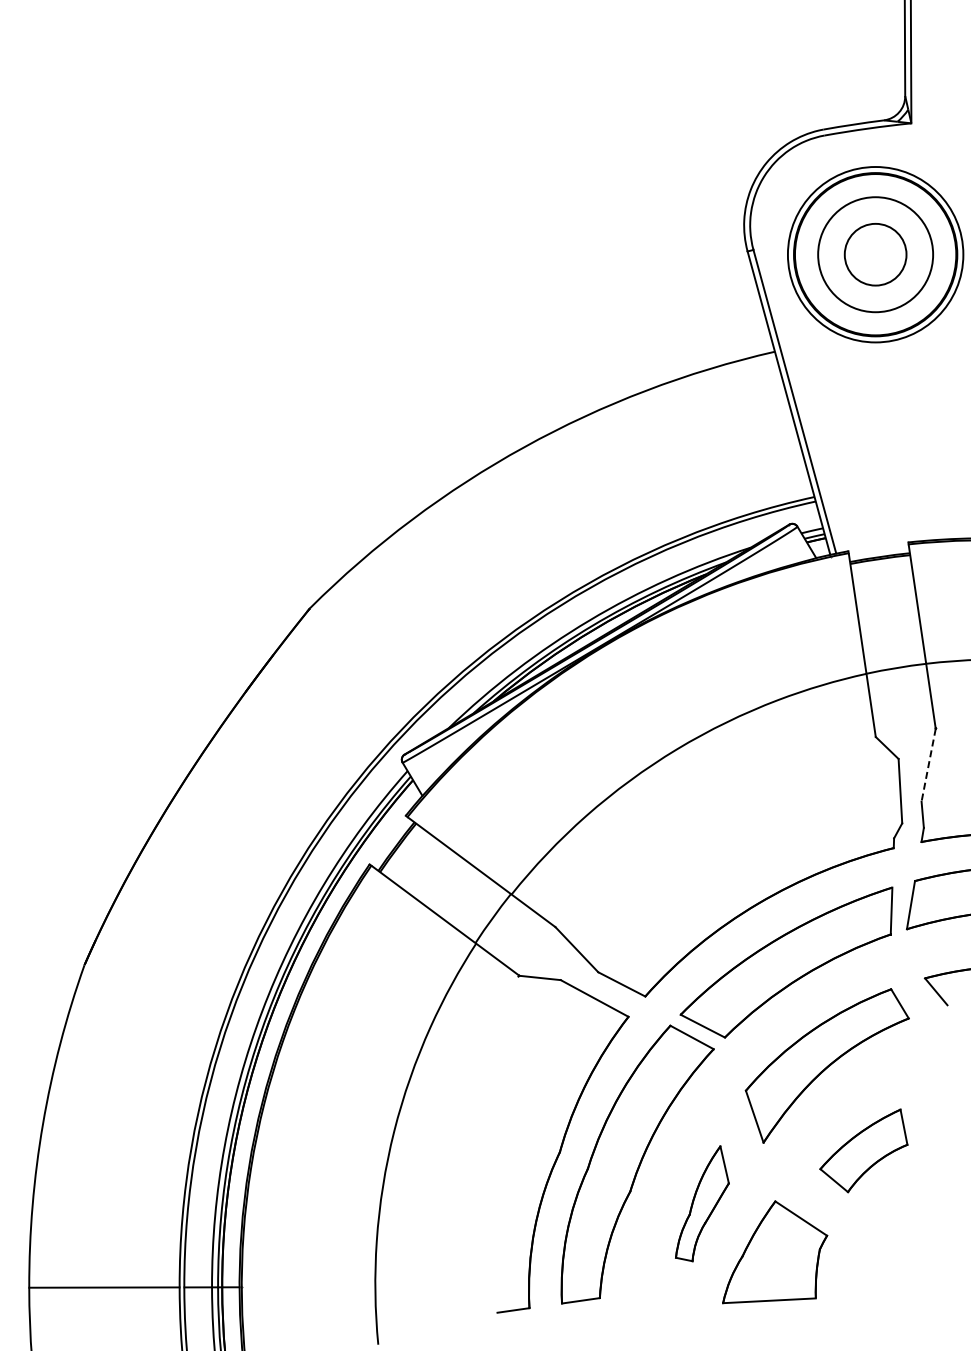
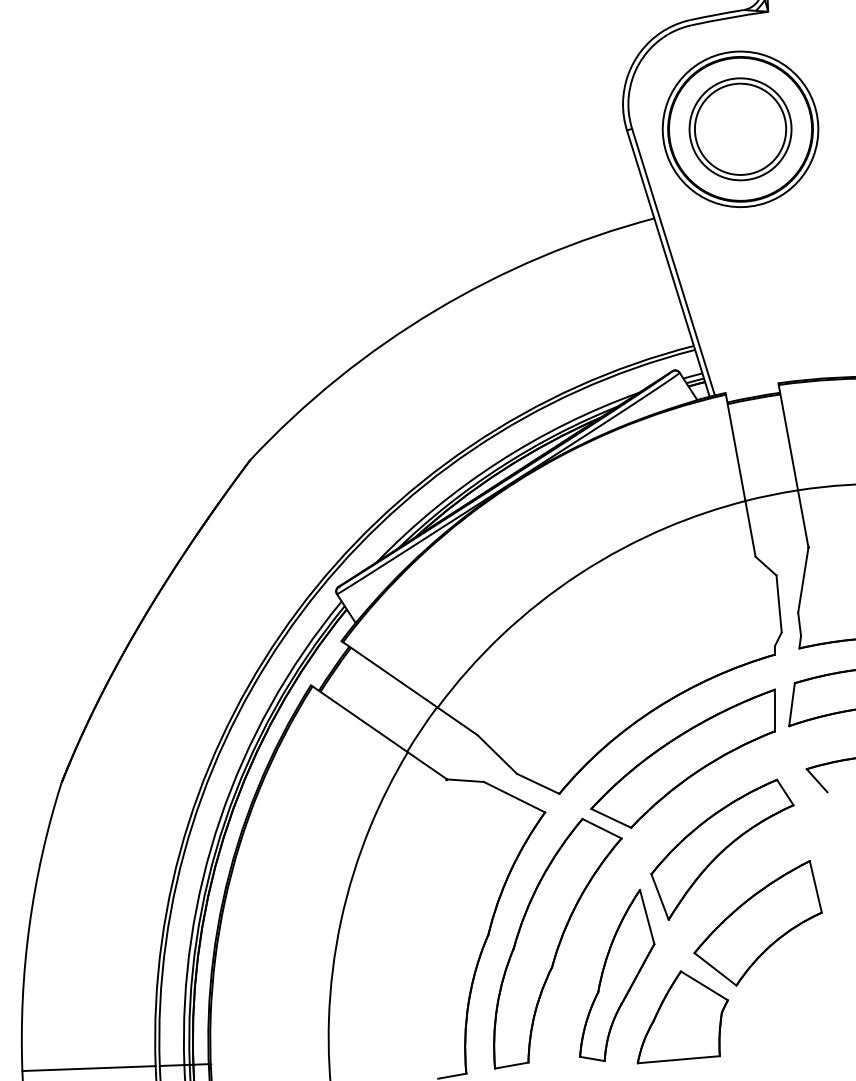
circle: (875, 254) -> (740, 129), size x1.67
line: (928, 765) -> (803, 580), dashed -> solid
part: (863, 1150) -> (757, 923), size x1.67
part: (702, 1203) -> (616, 975), size x1.67

